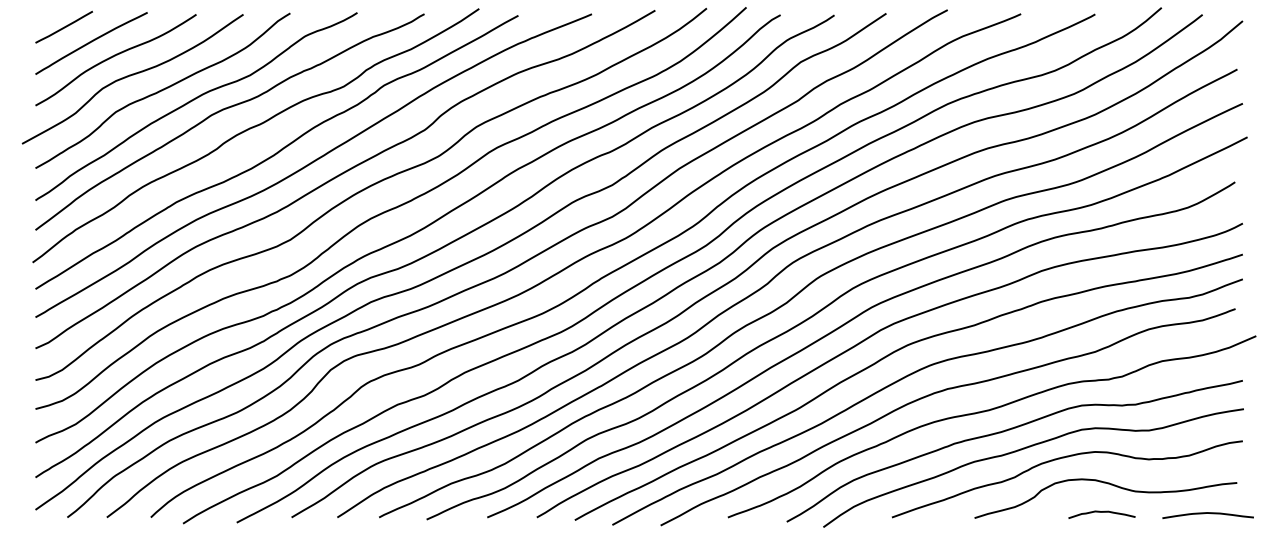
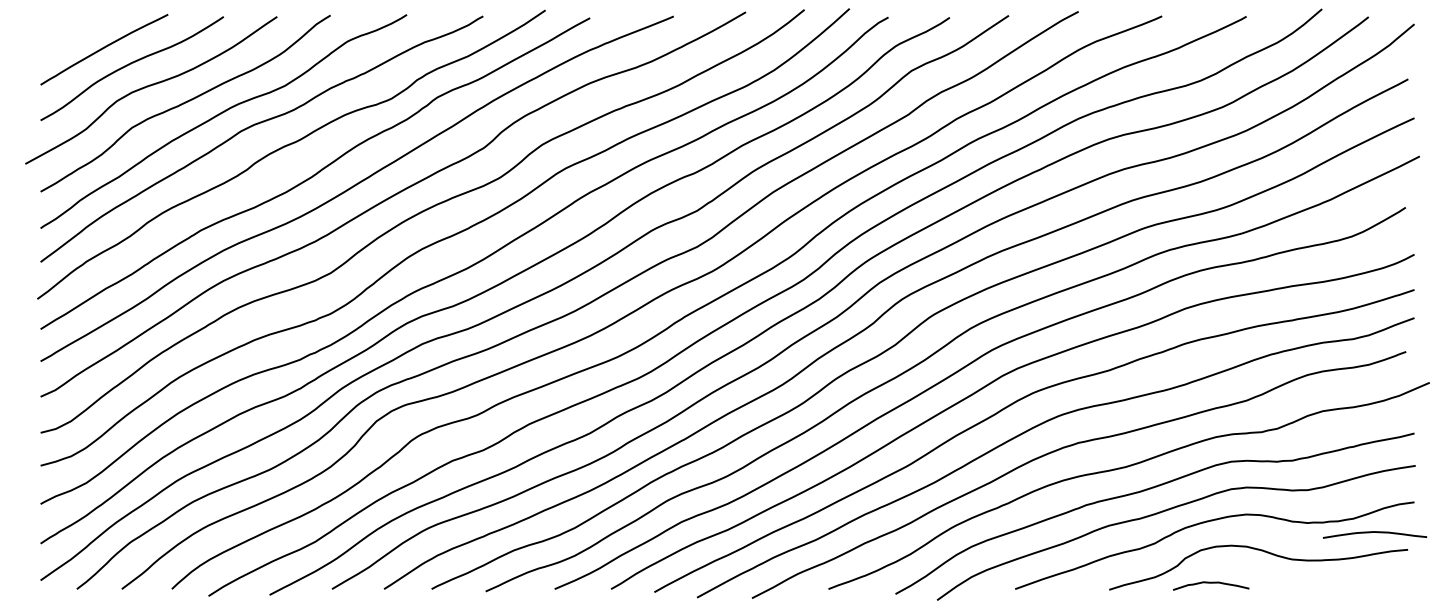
line: (64, 26) -> (73, 30), removed
curve: (1102, 512) -> (1211, 583), moved
curve: (1207, 513) -> (1374, 532), moved

